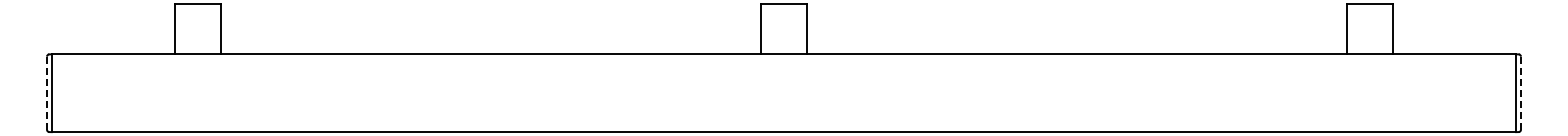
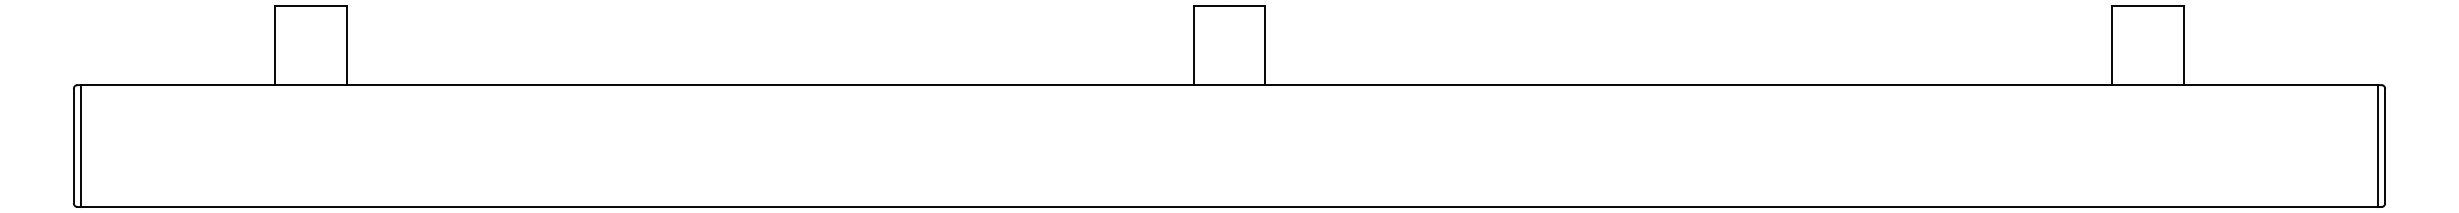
line: (47, 93) -> (74, 146), dashed -> solid
line: (1520, 93) -> (2384, 146), dashed -> solid

